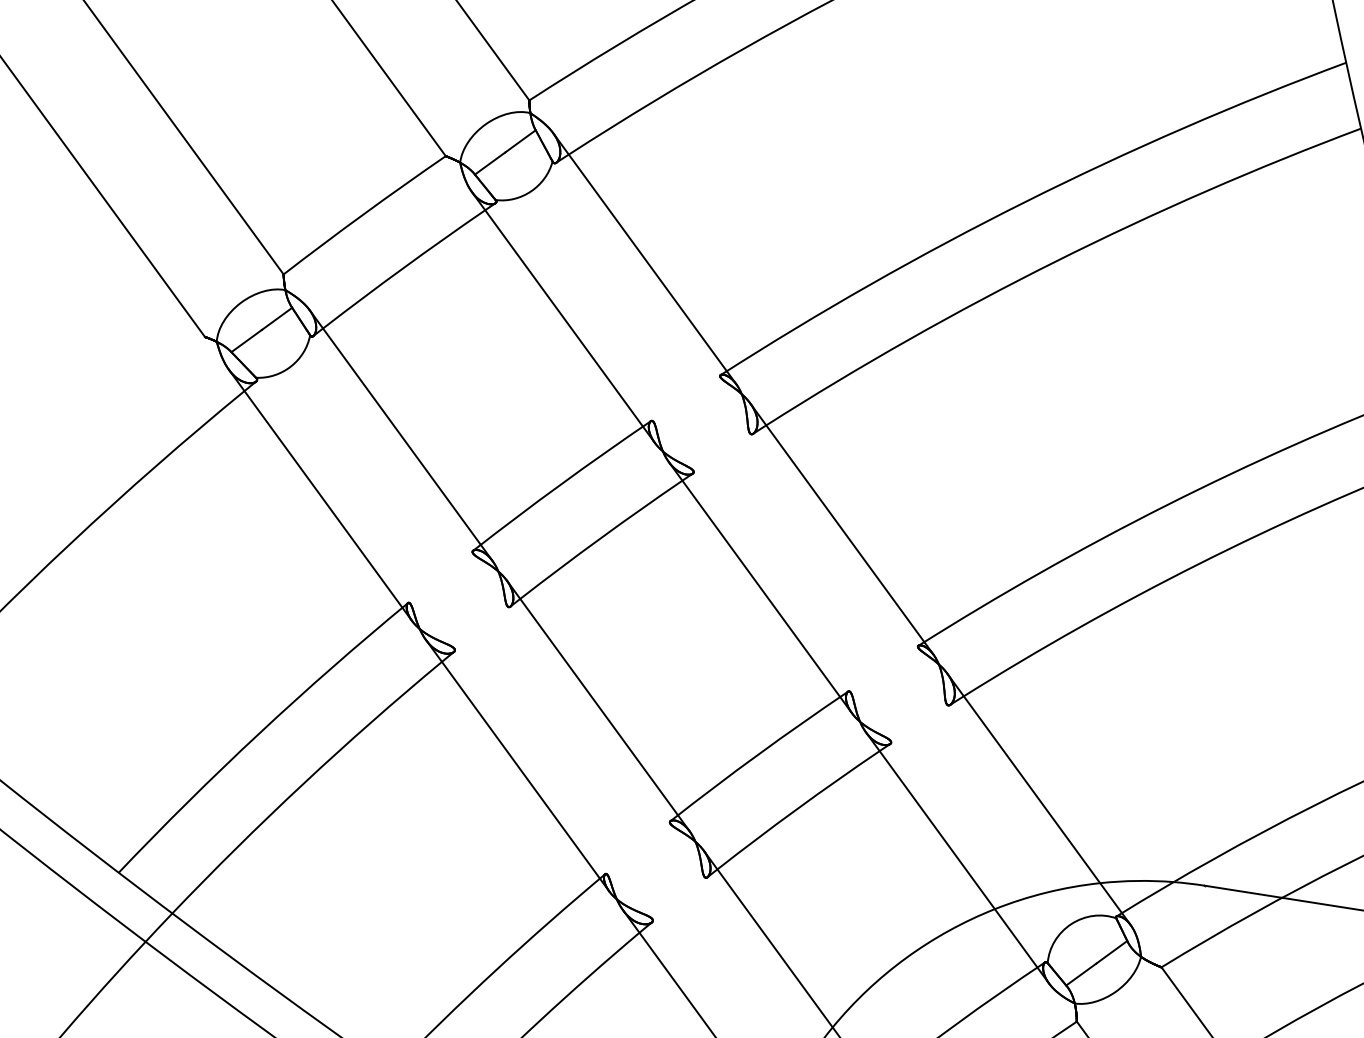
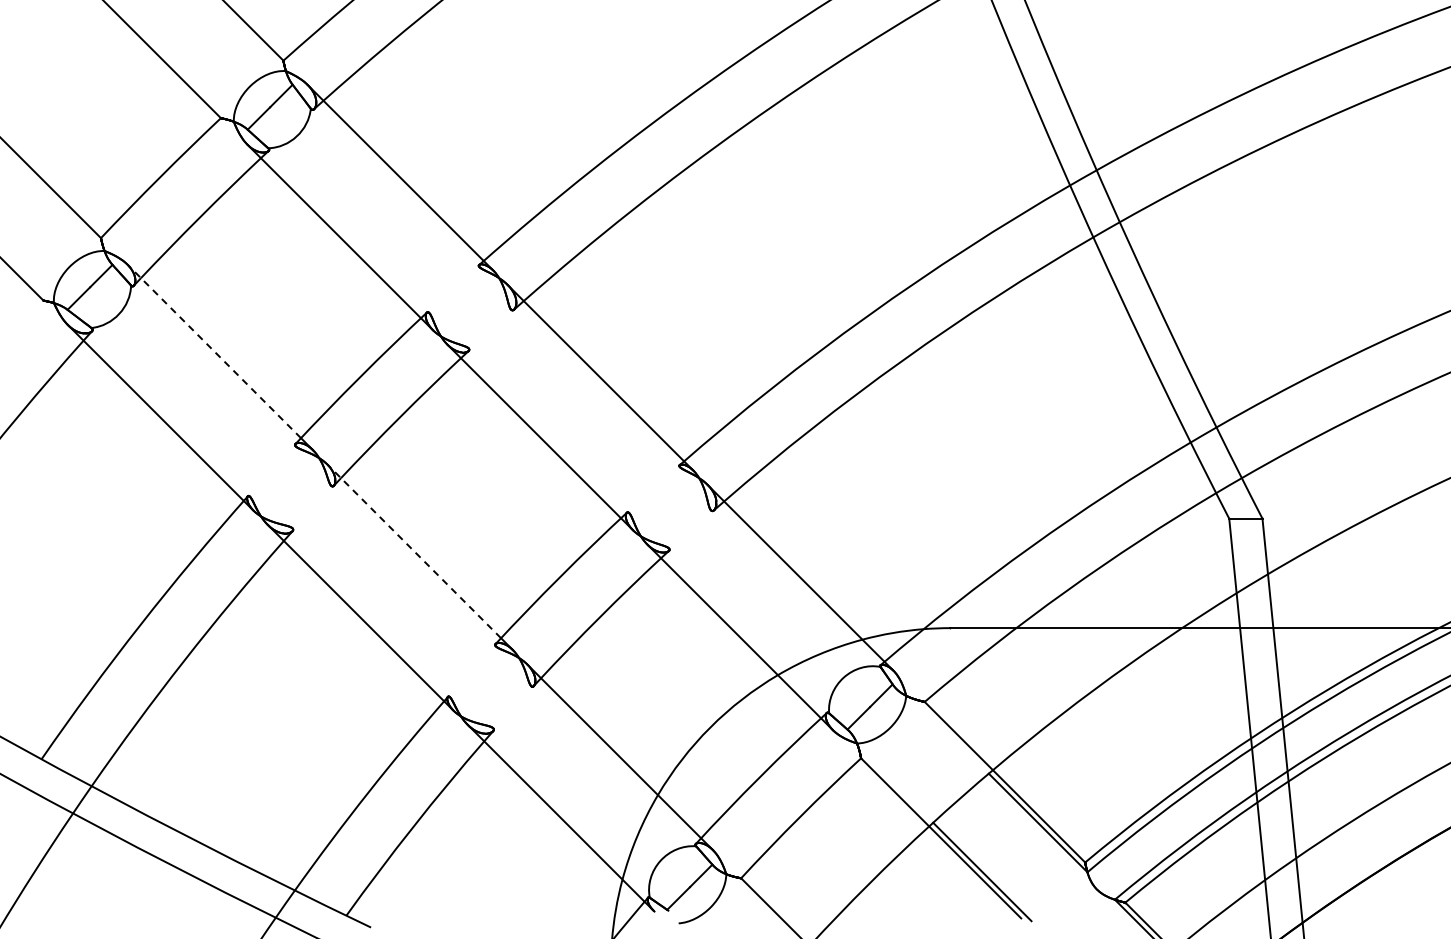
line: (395, 427) -> (214, 351), solid -> dashed
line: (592, 698) -> (414, 551), solid -> dashed

